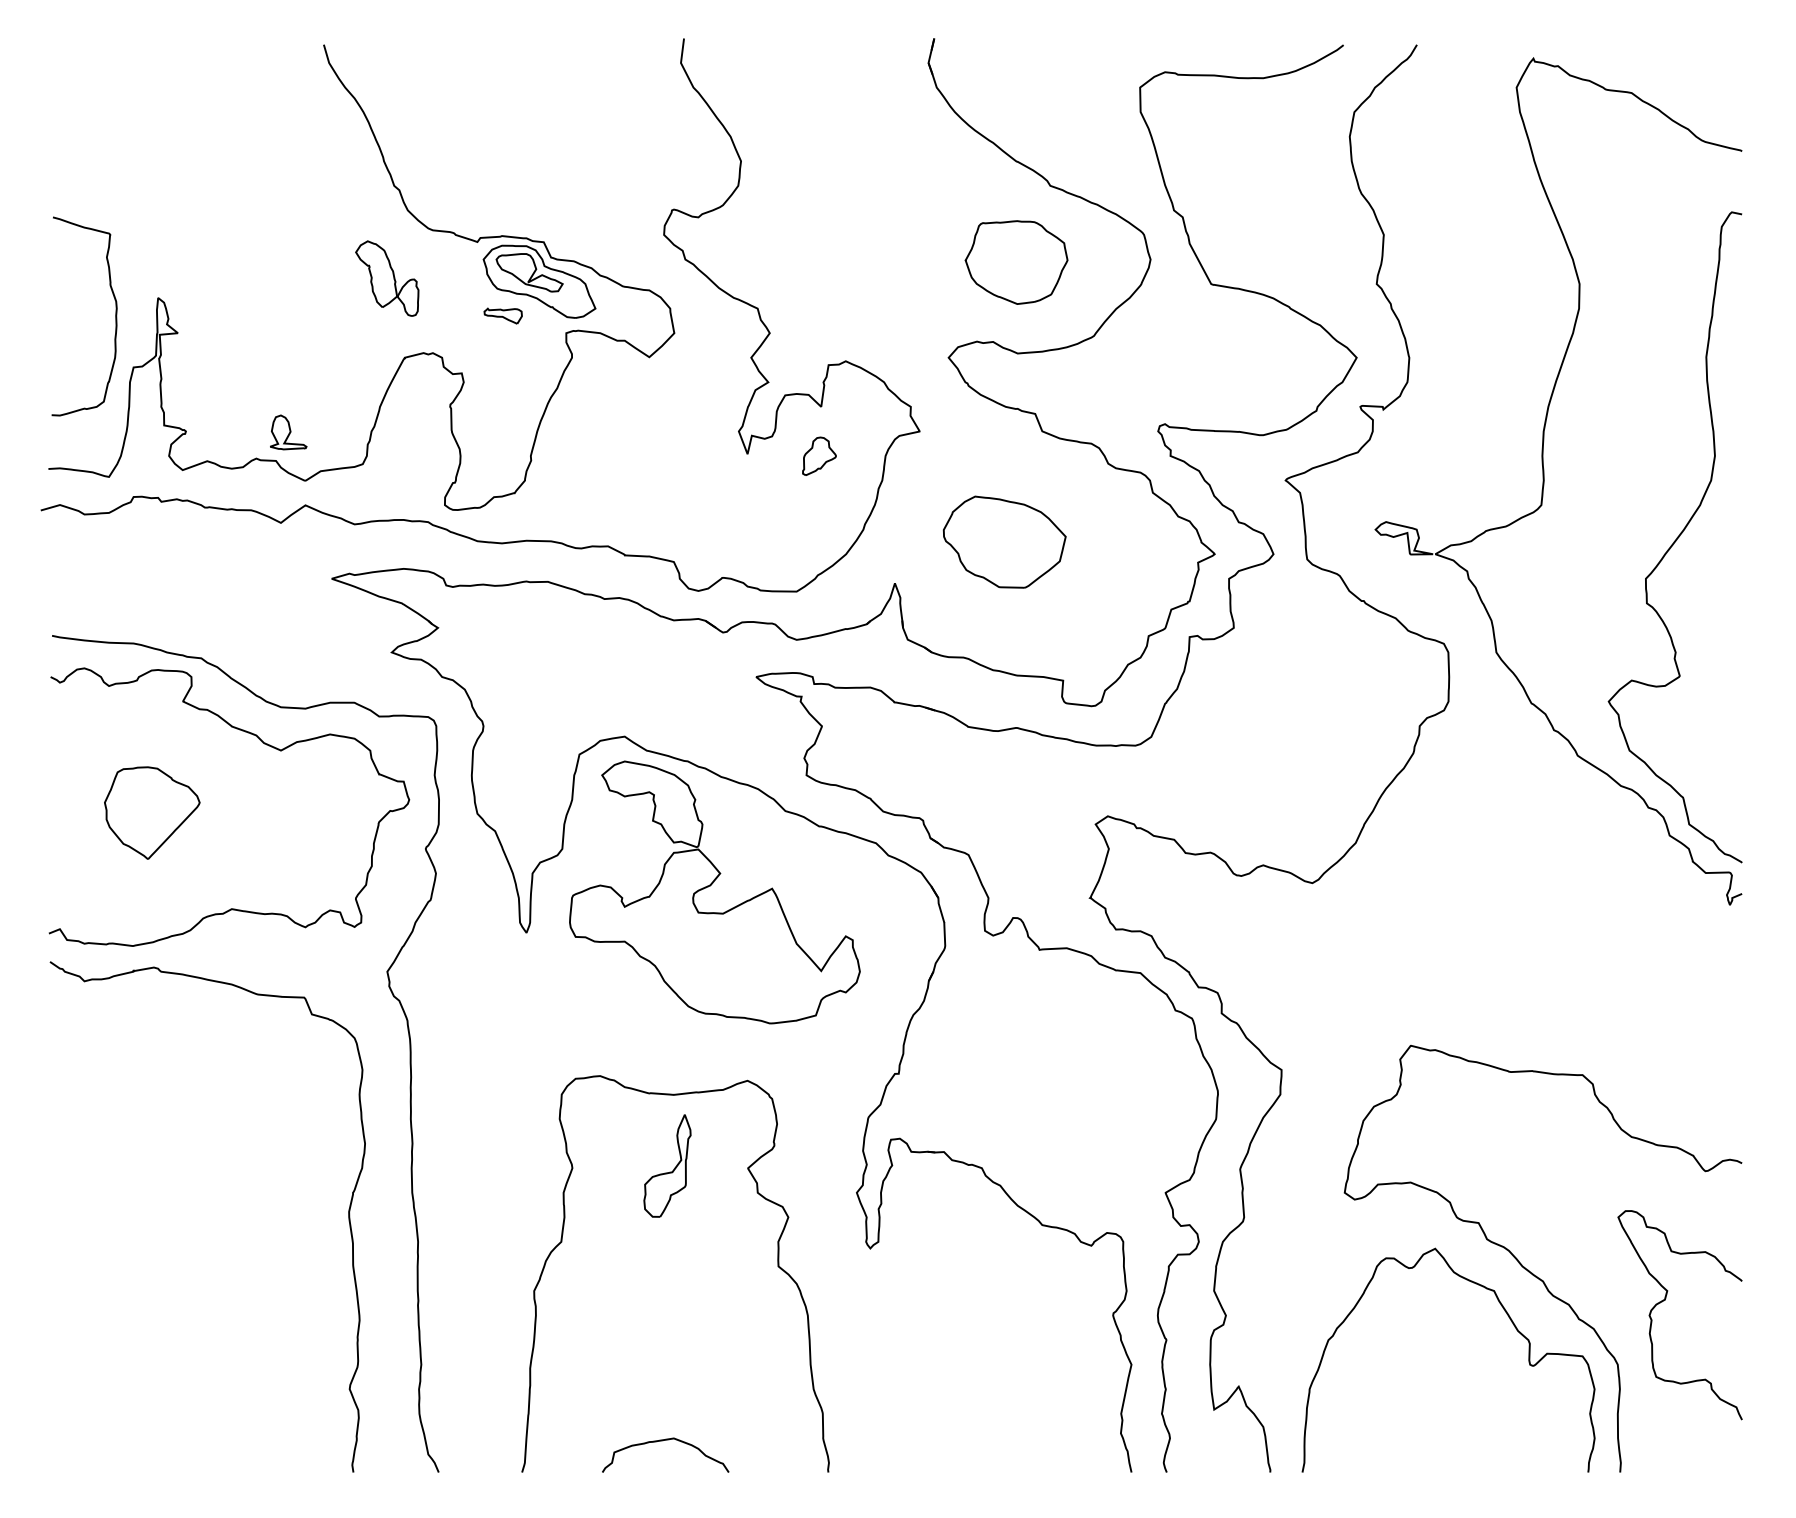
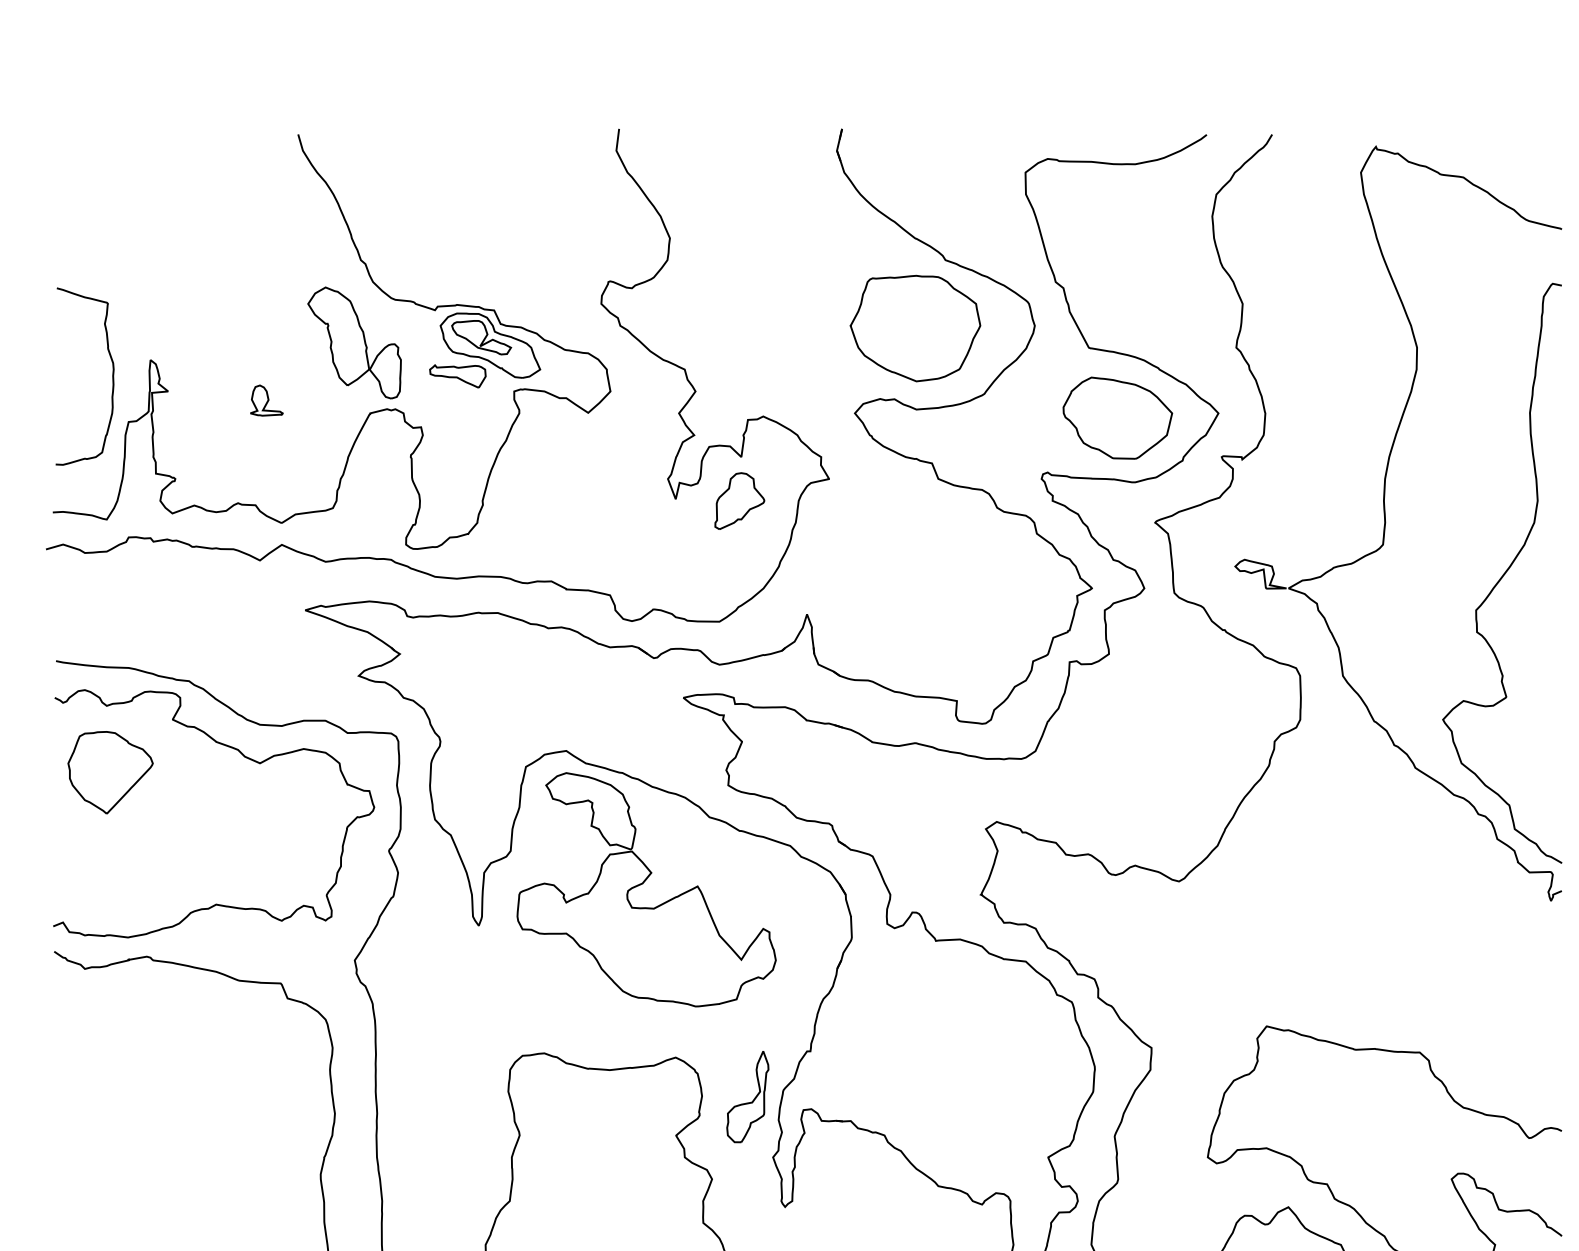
part: (1016, 262) -> (915, 328), size x1.43
part: (387, 278) -> (354, 342), size x1.67
part: (503, 315) -> (458, 375), size x1.67
part: (288, 432) -> (266, 400), moved
part: (819, 456) -> (739, 501), size x1.67
part: (1004, 541) -> (1117, 417), moved
part: (152, 812) -> (110, 772), moved
part: (669, 1171) -> (749, 1101), moved

